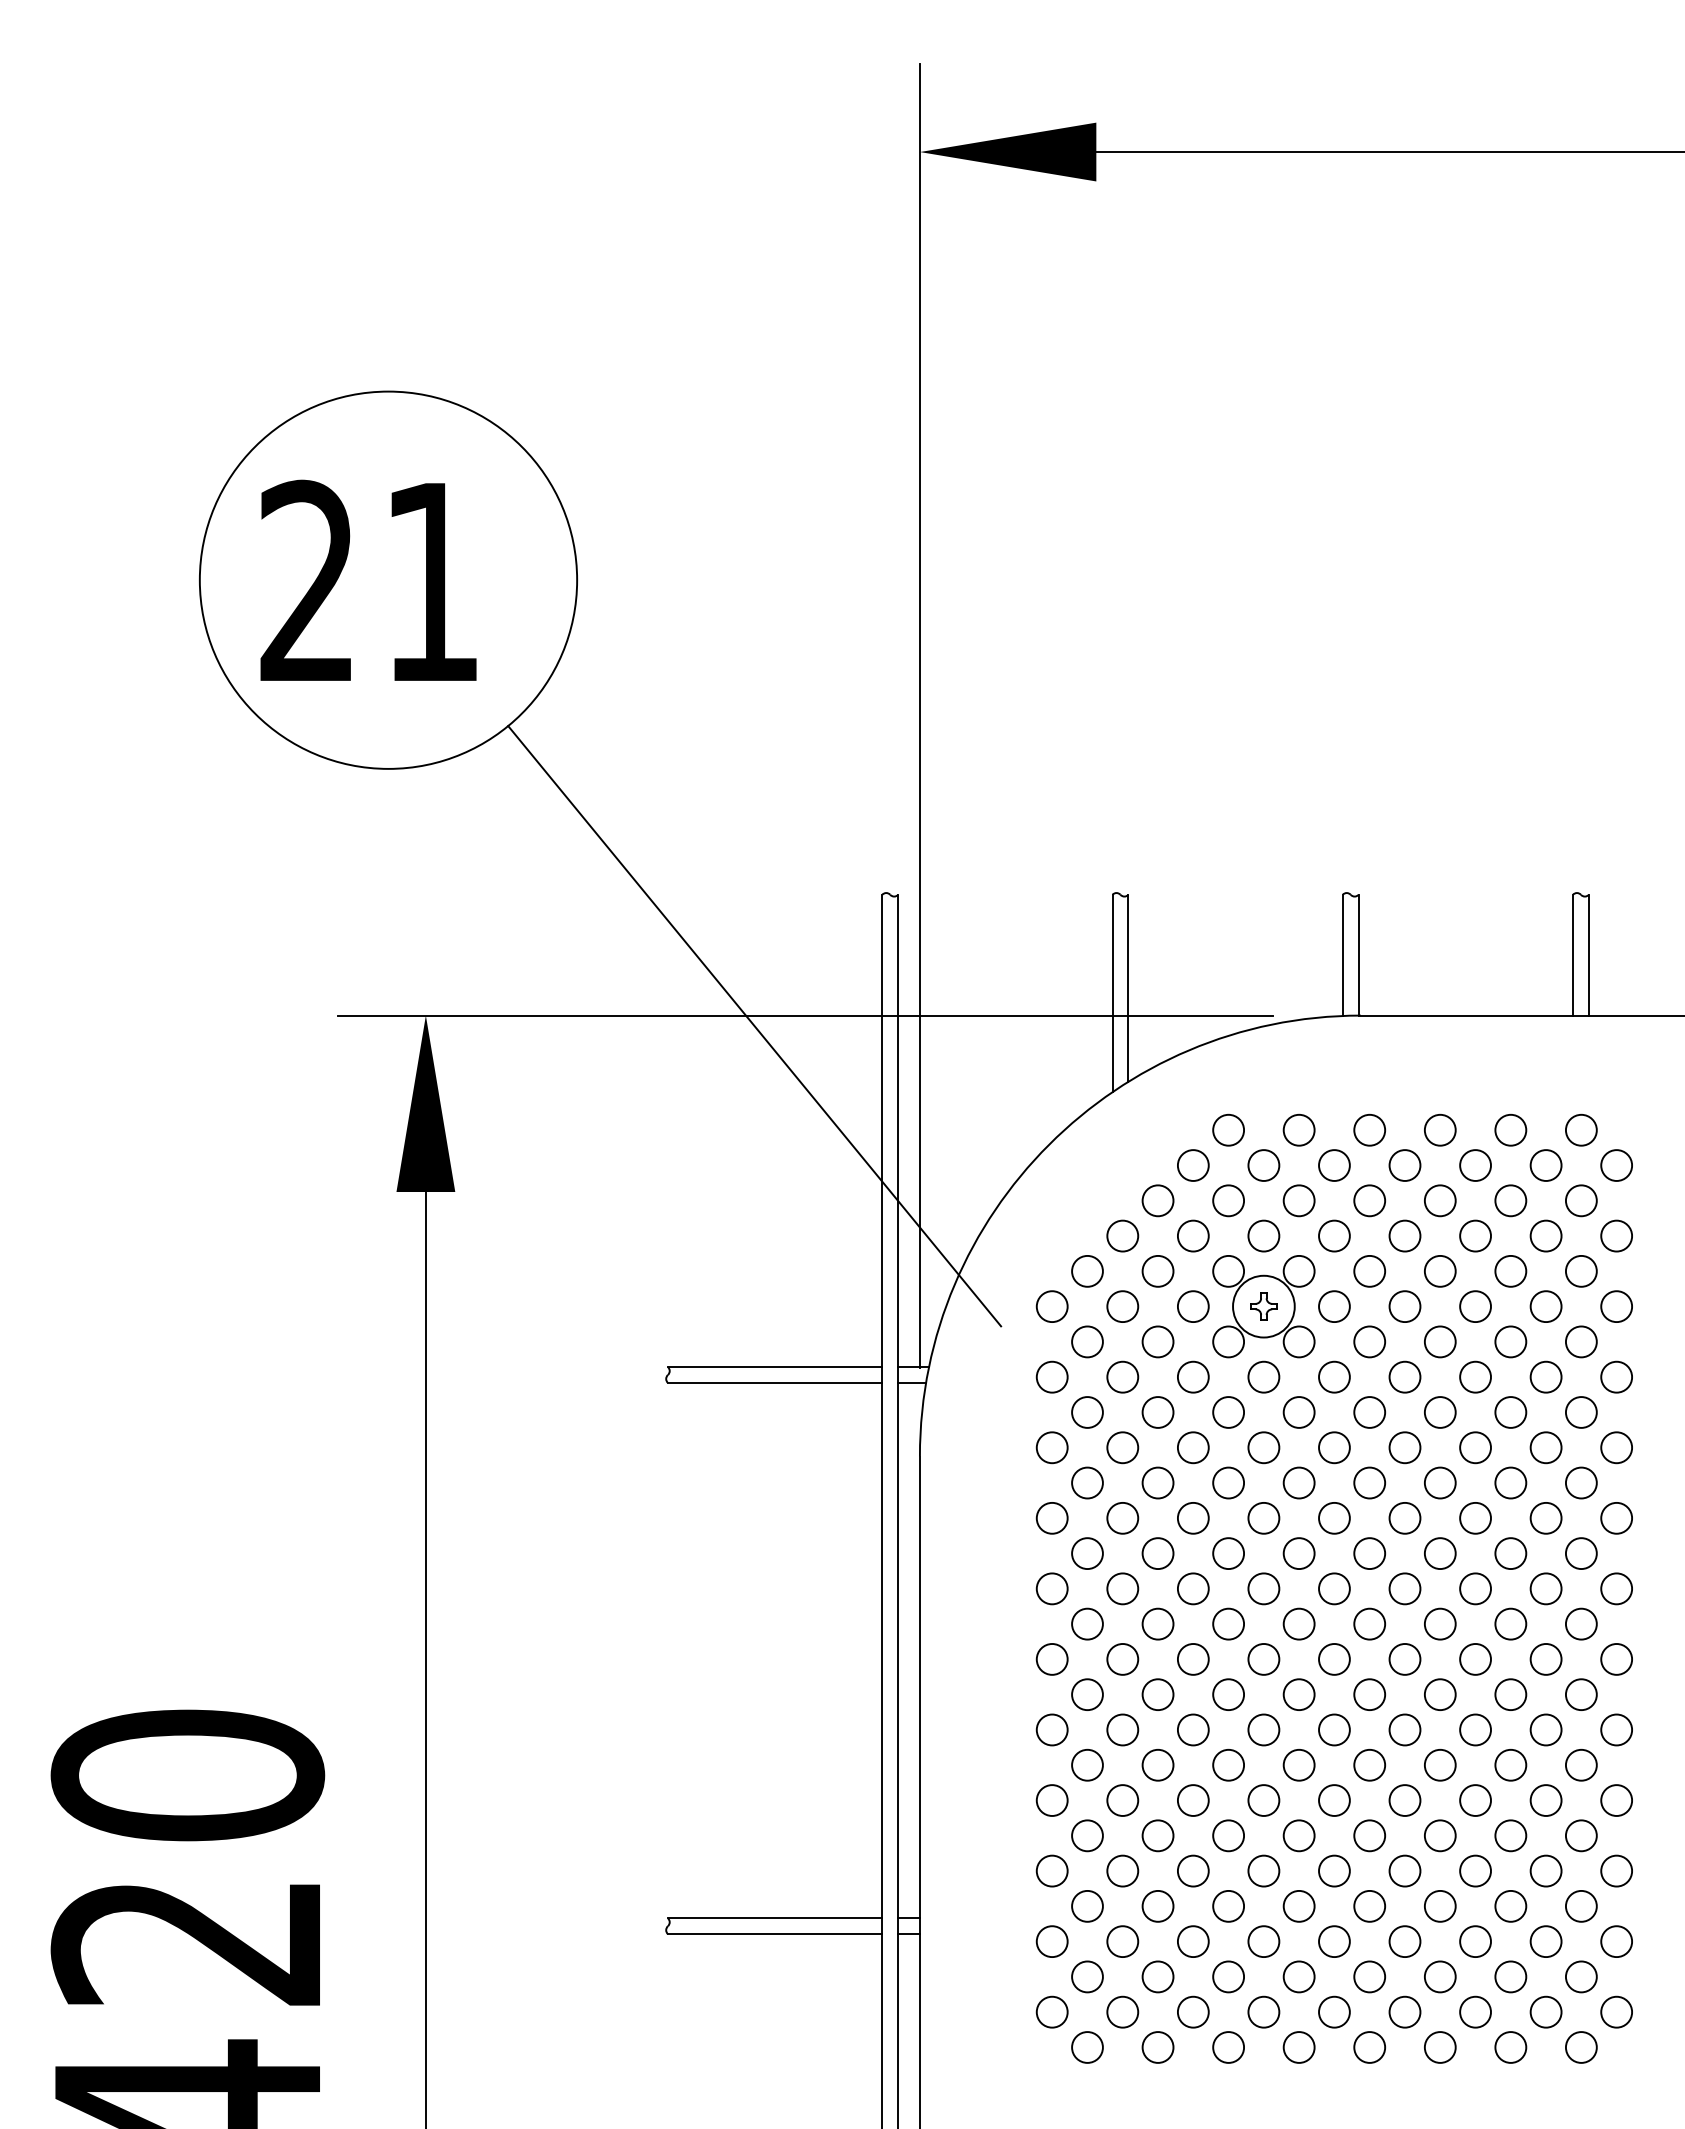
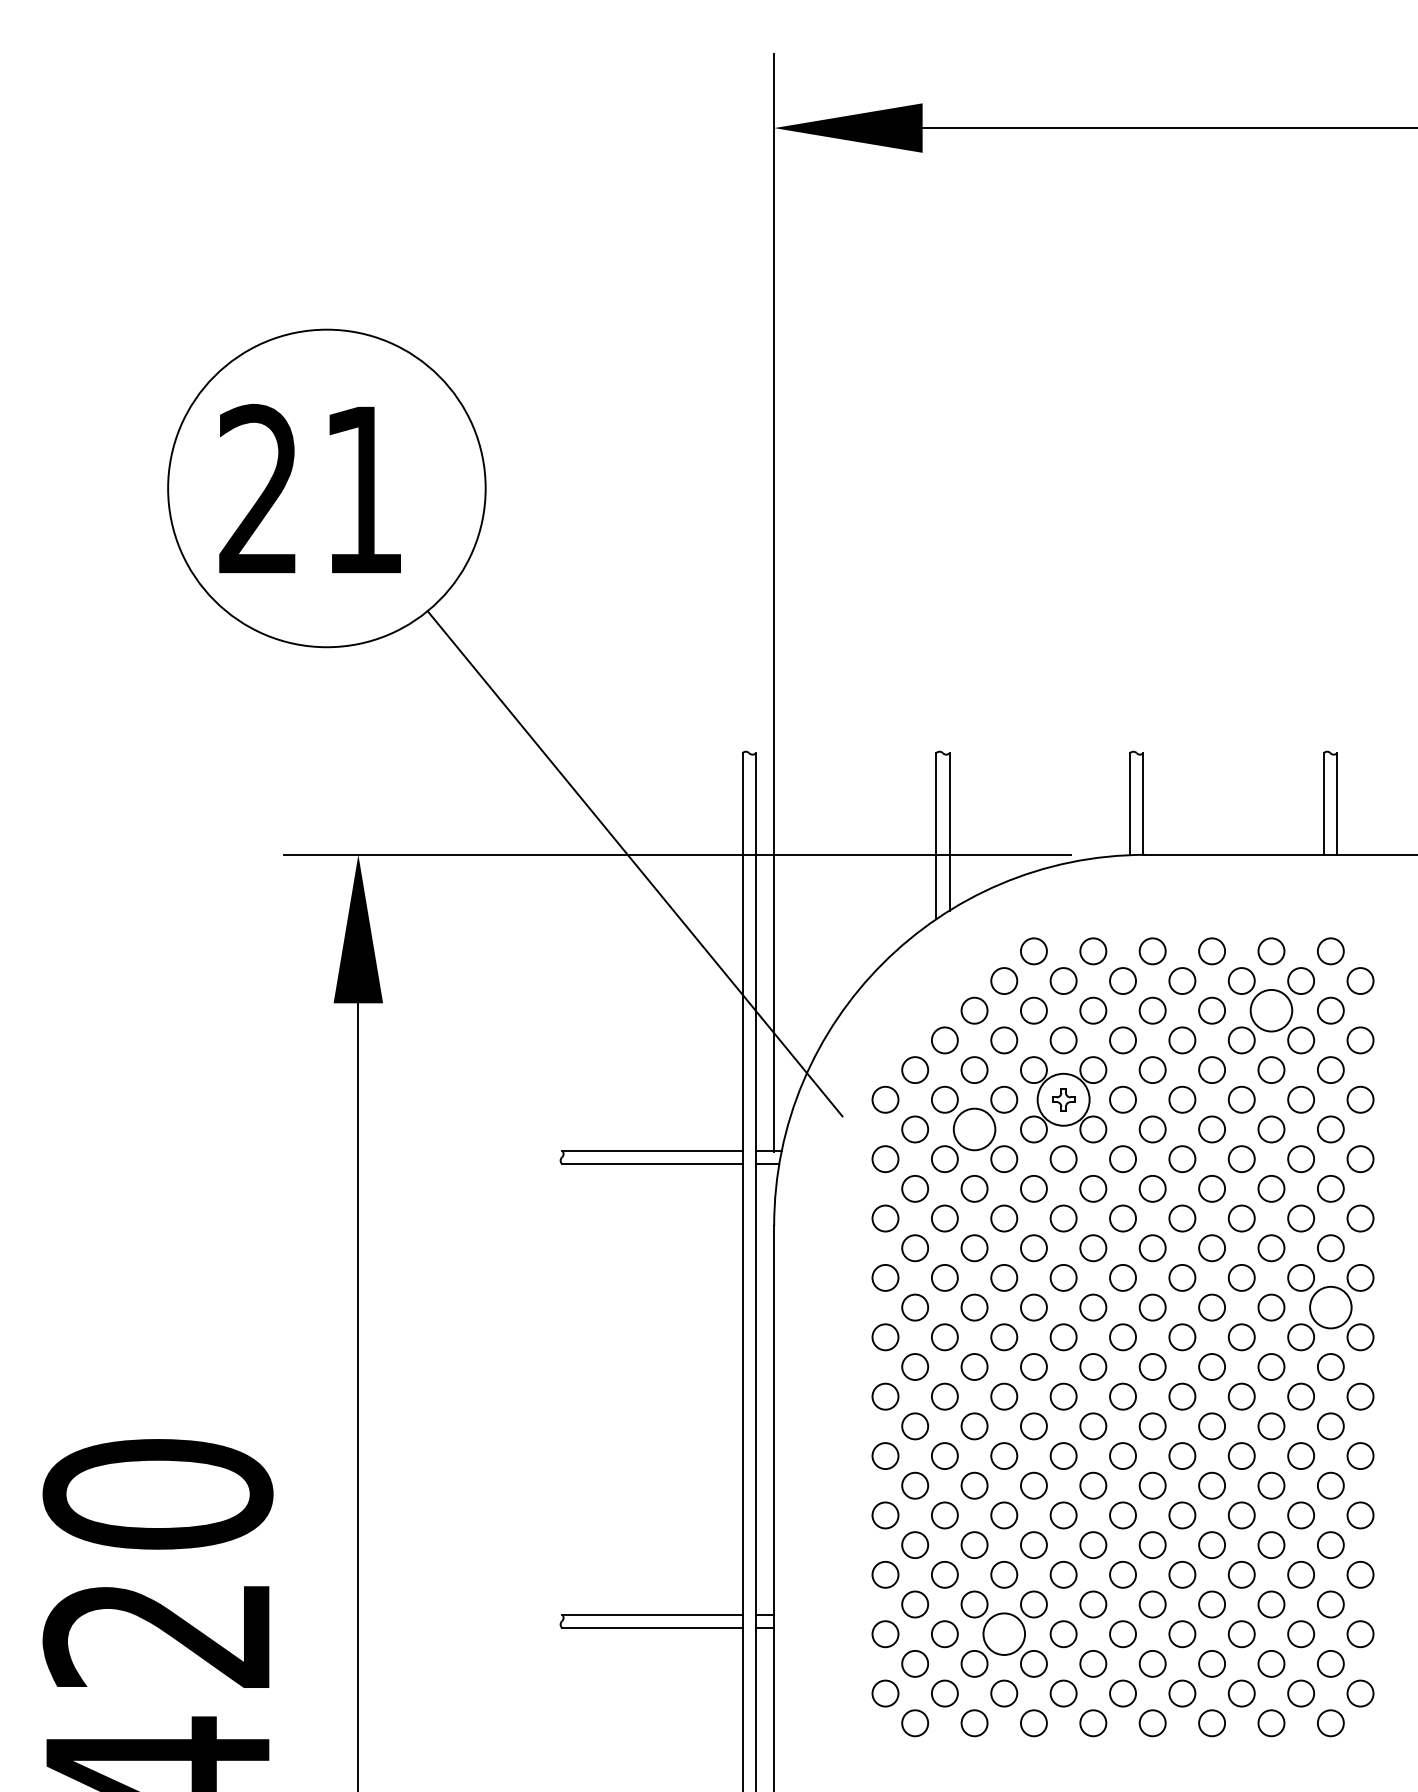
circle: (1510, 1200) -> (1271, 1010), size x1.6
circle: (1157, 1341) -> (974, 1129), size x1.6
circle: (1580, 1553) -> (1330, 1307), size x1.6
circle: (1192, 1941) -> (1003, 1634), size x1.6

